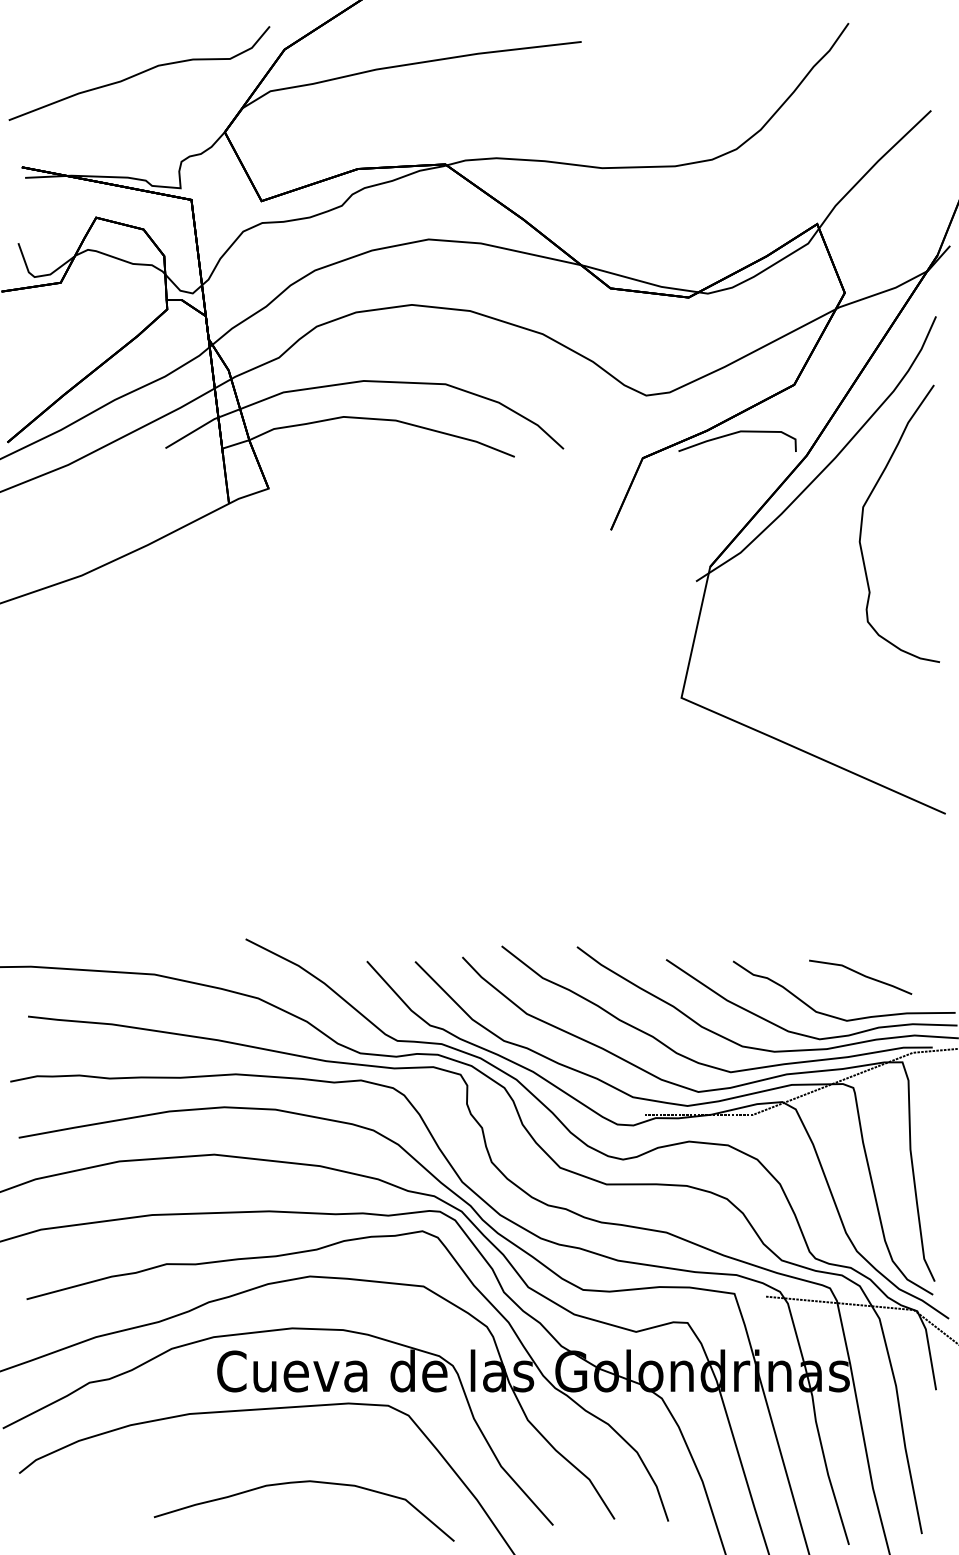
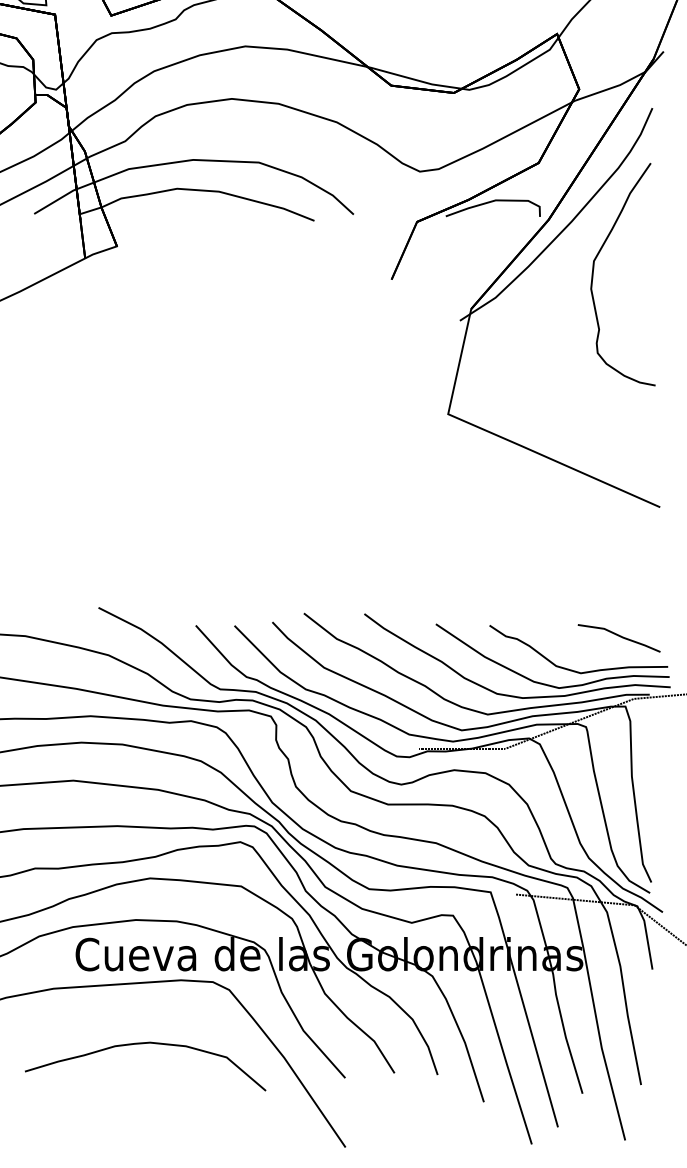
line: (861, 975) -> (619, 636), moved

